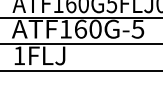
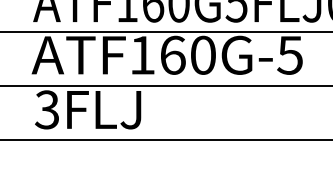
text: (19, 55) -> (47, 109), 1FLJ -> 3FLJ

